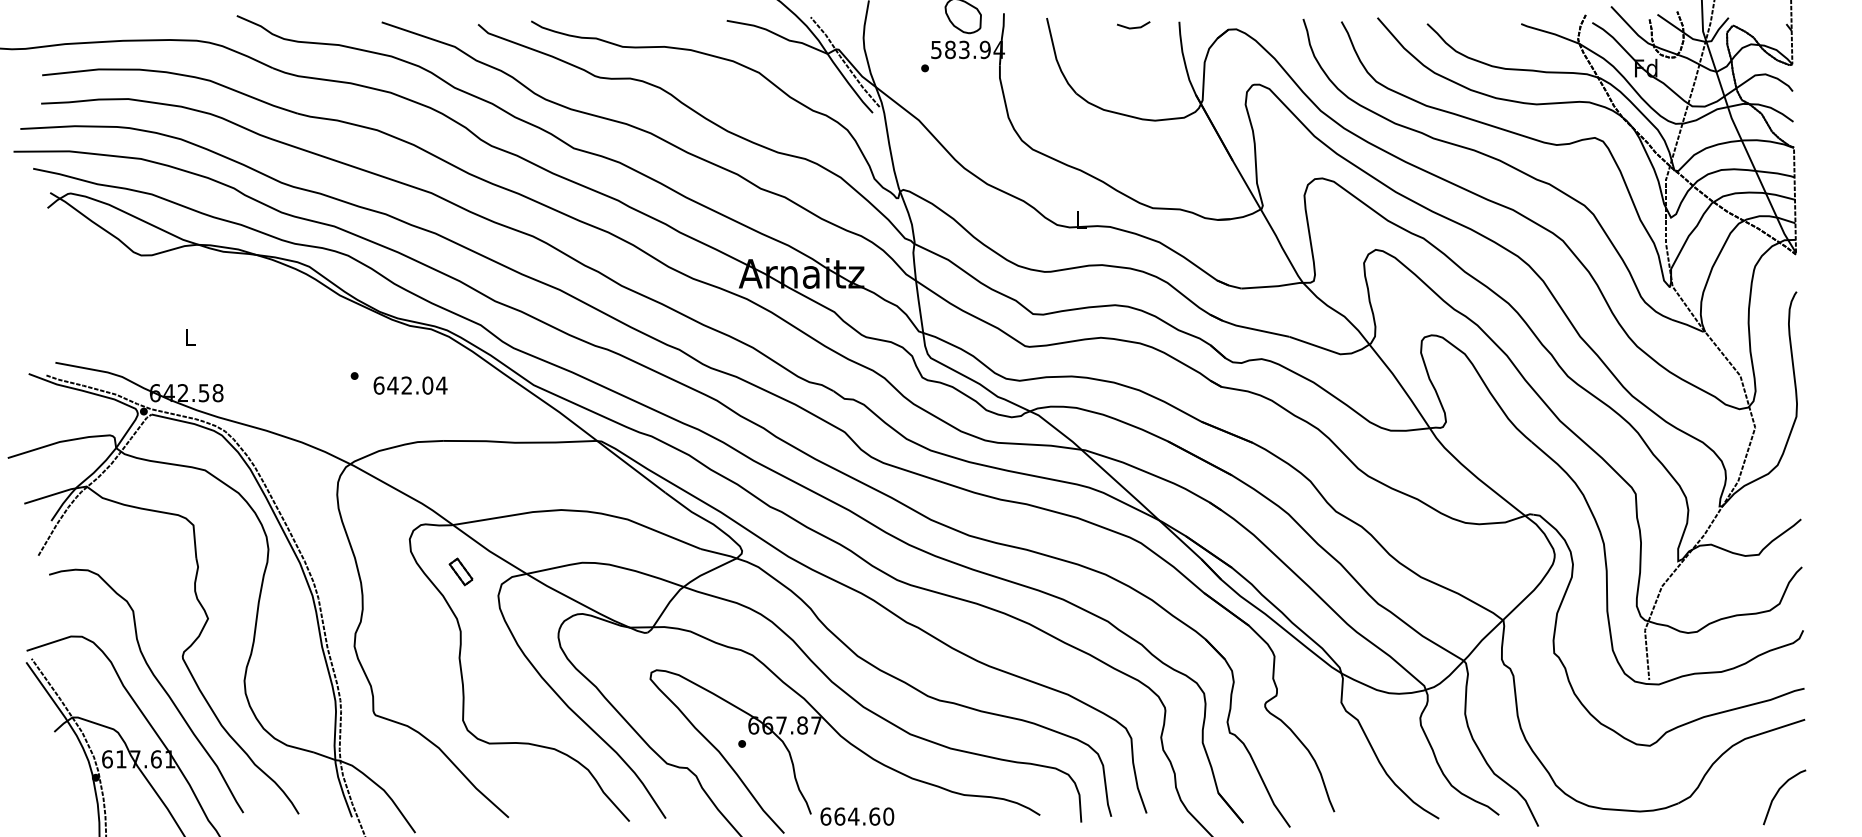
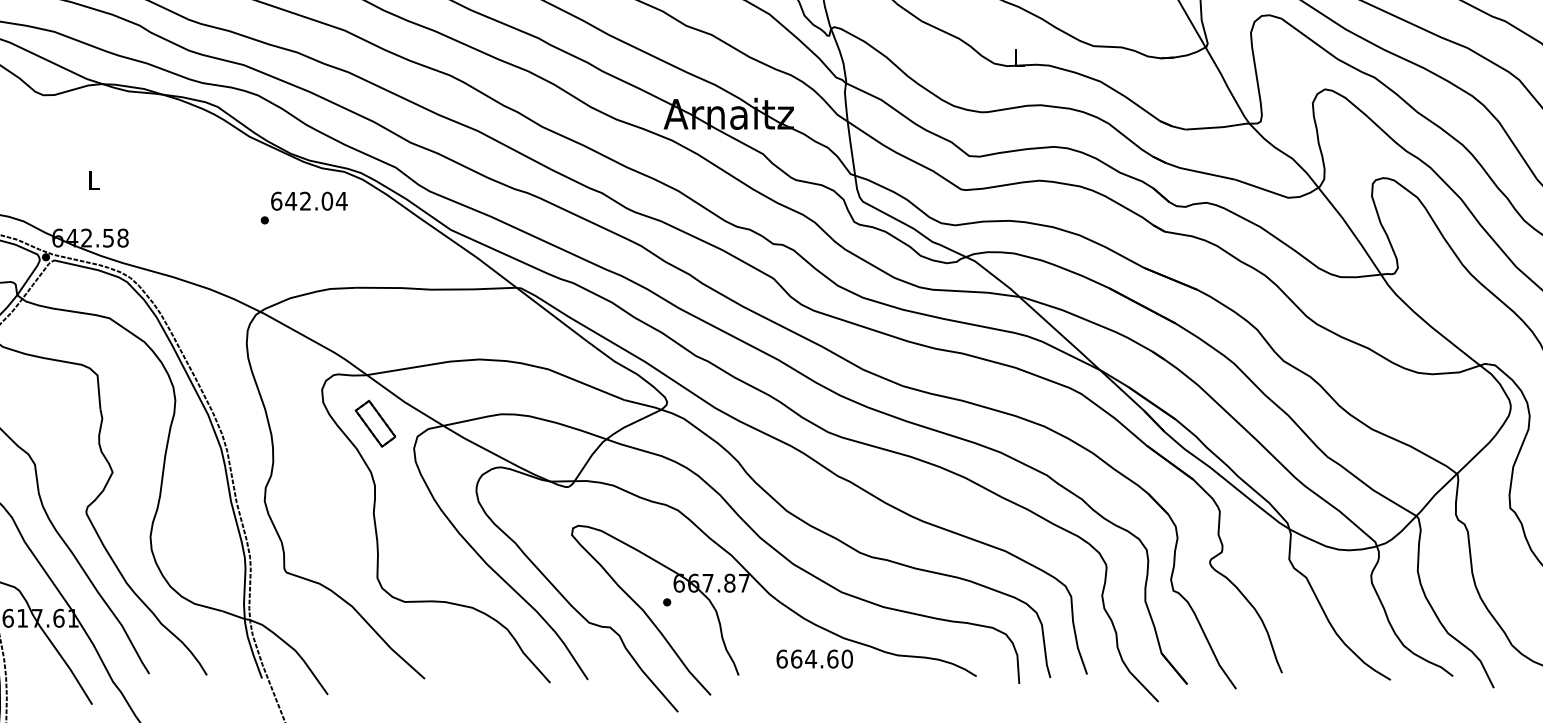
text: (410, 385) -> (309, 201), moved
part: (460, 571) -> (374, 423), size x1.67
text: (857, 816) -> (814, 658), moved

